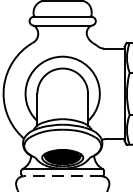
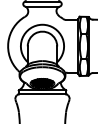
line: (62, 176) -> (42, 94), dashed -> solid

